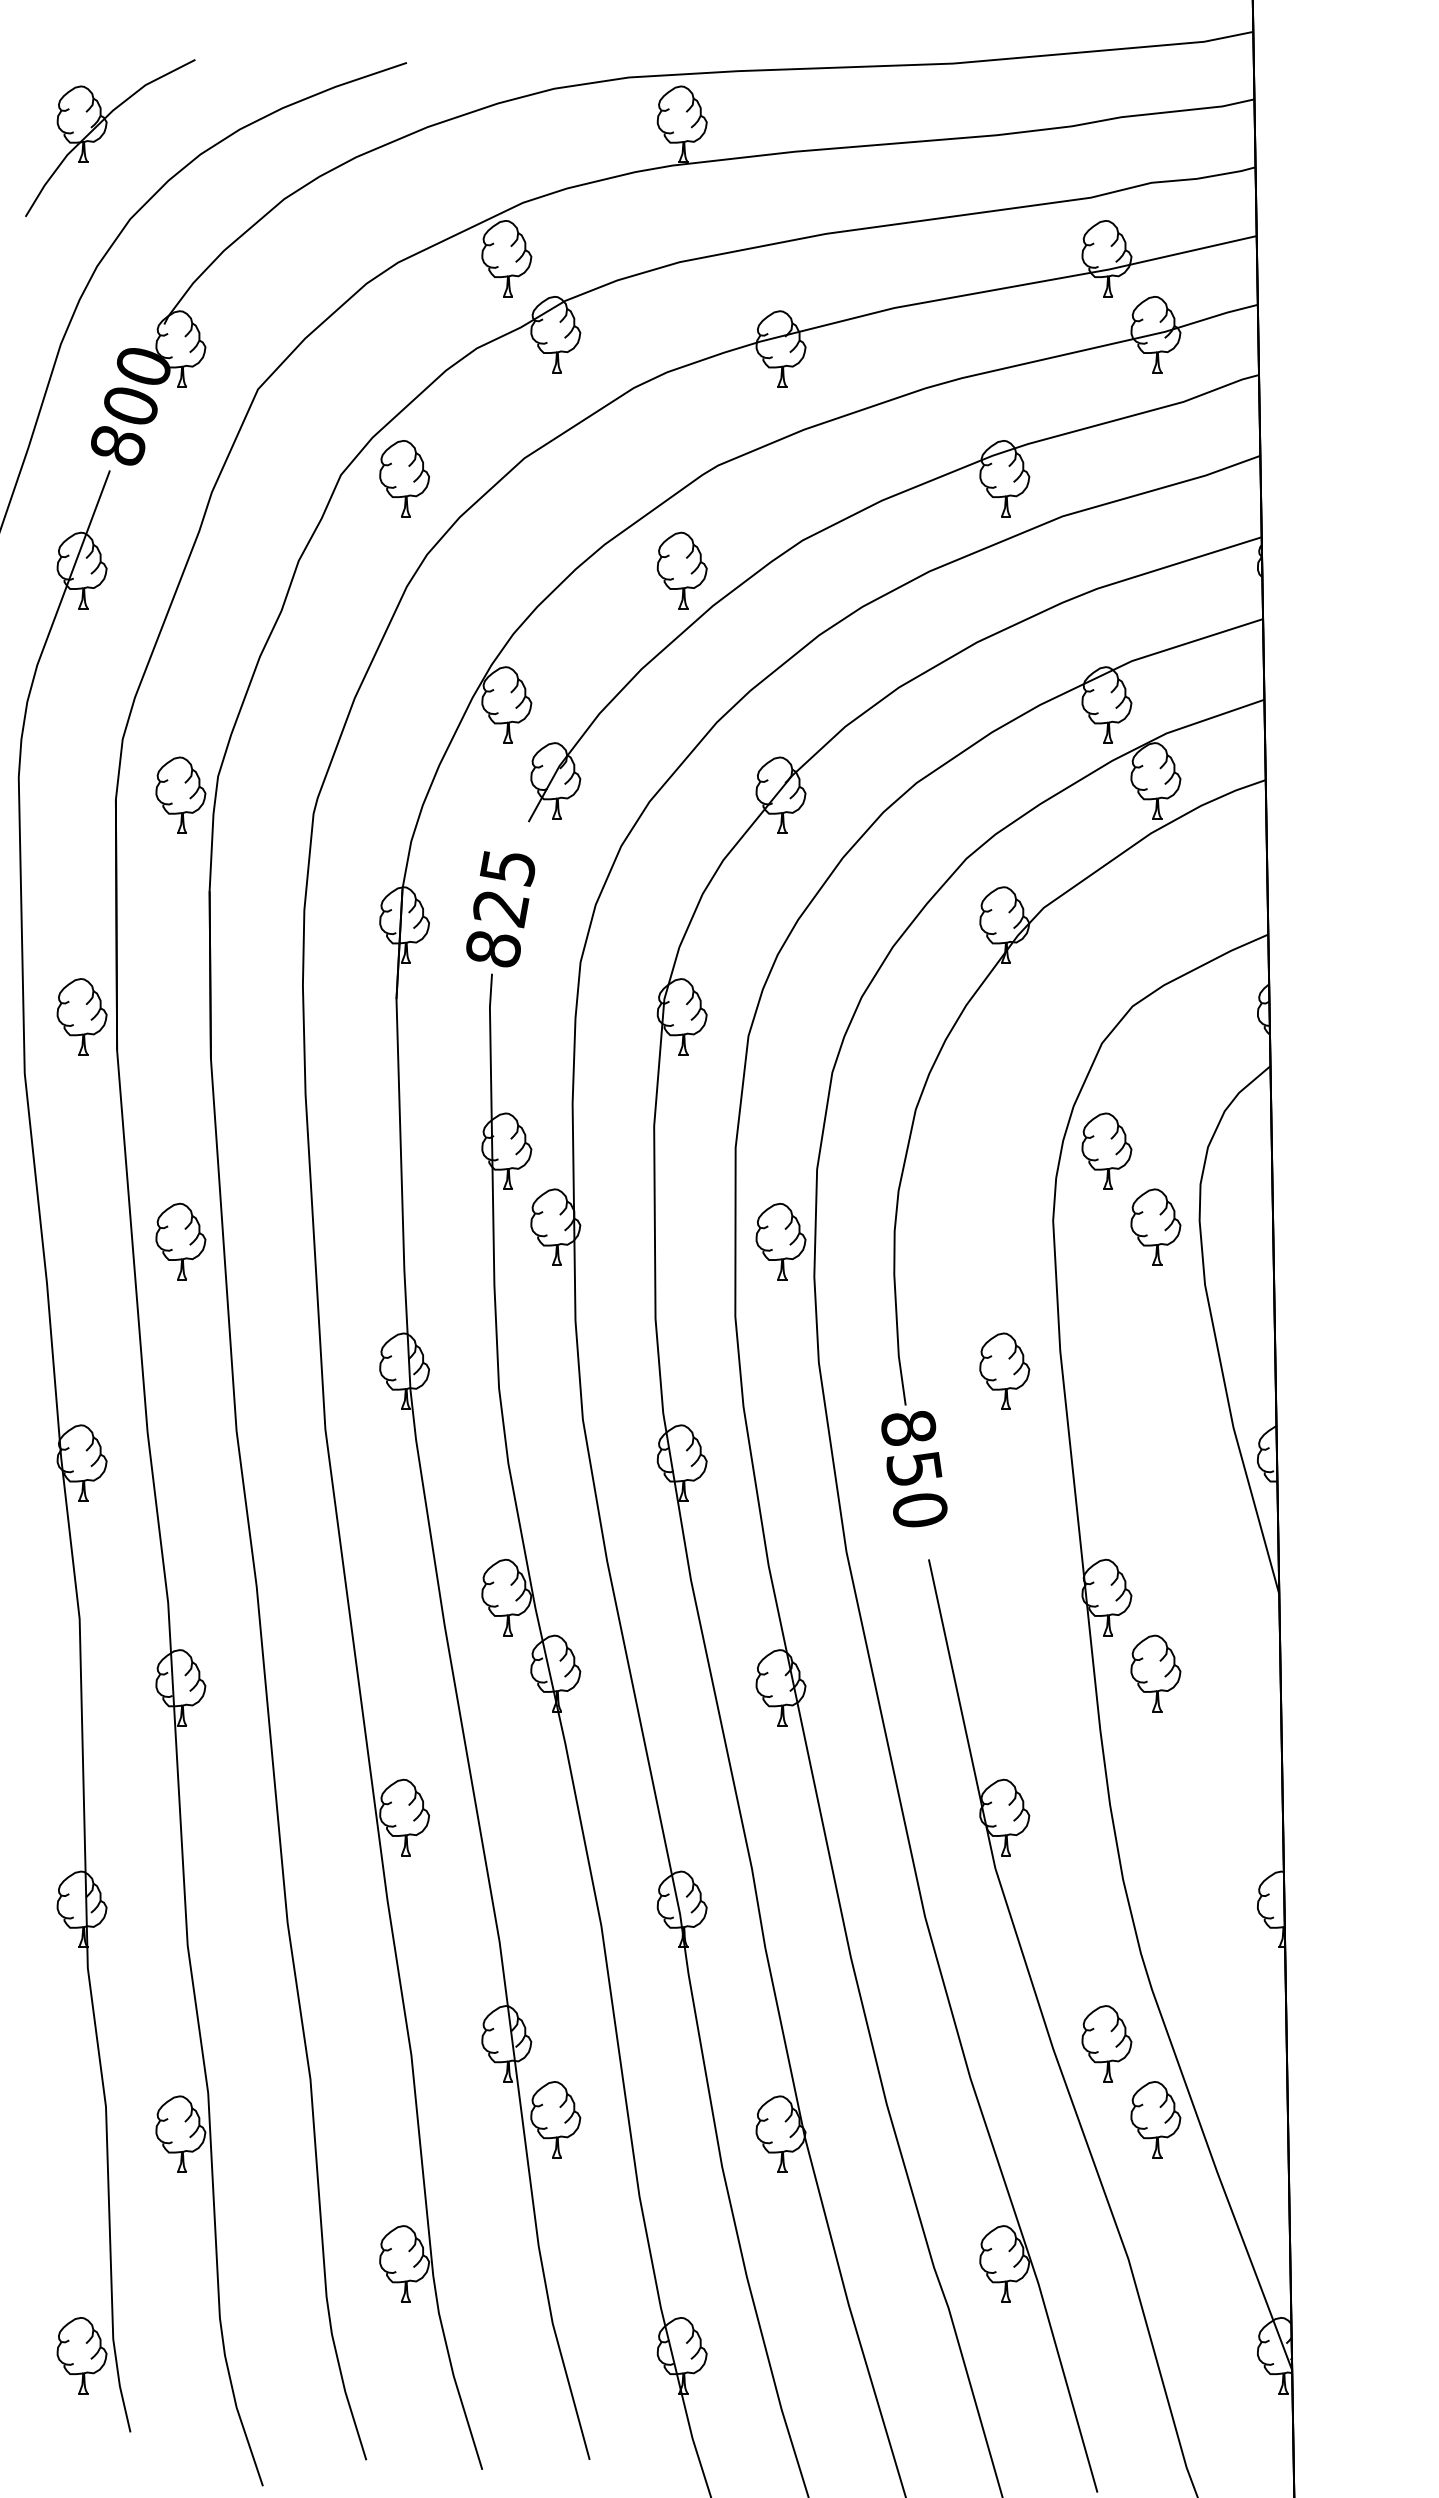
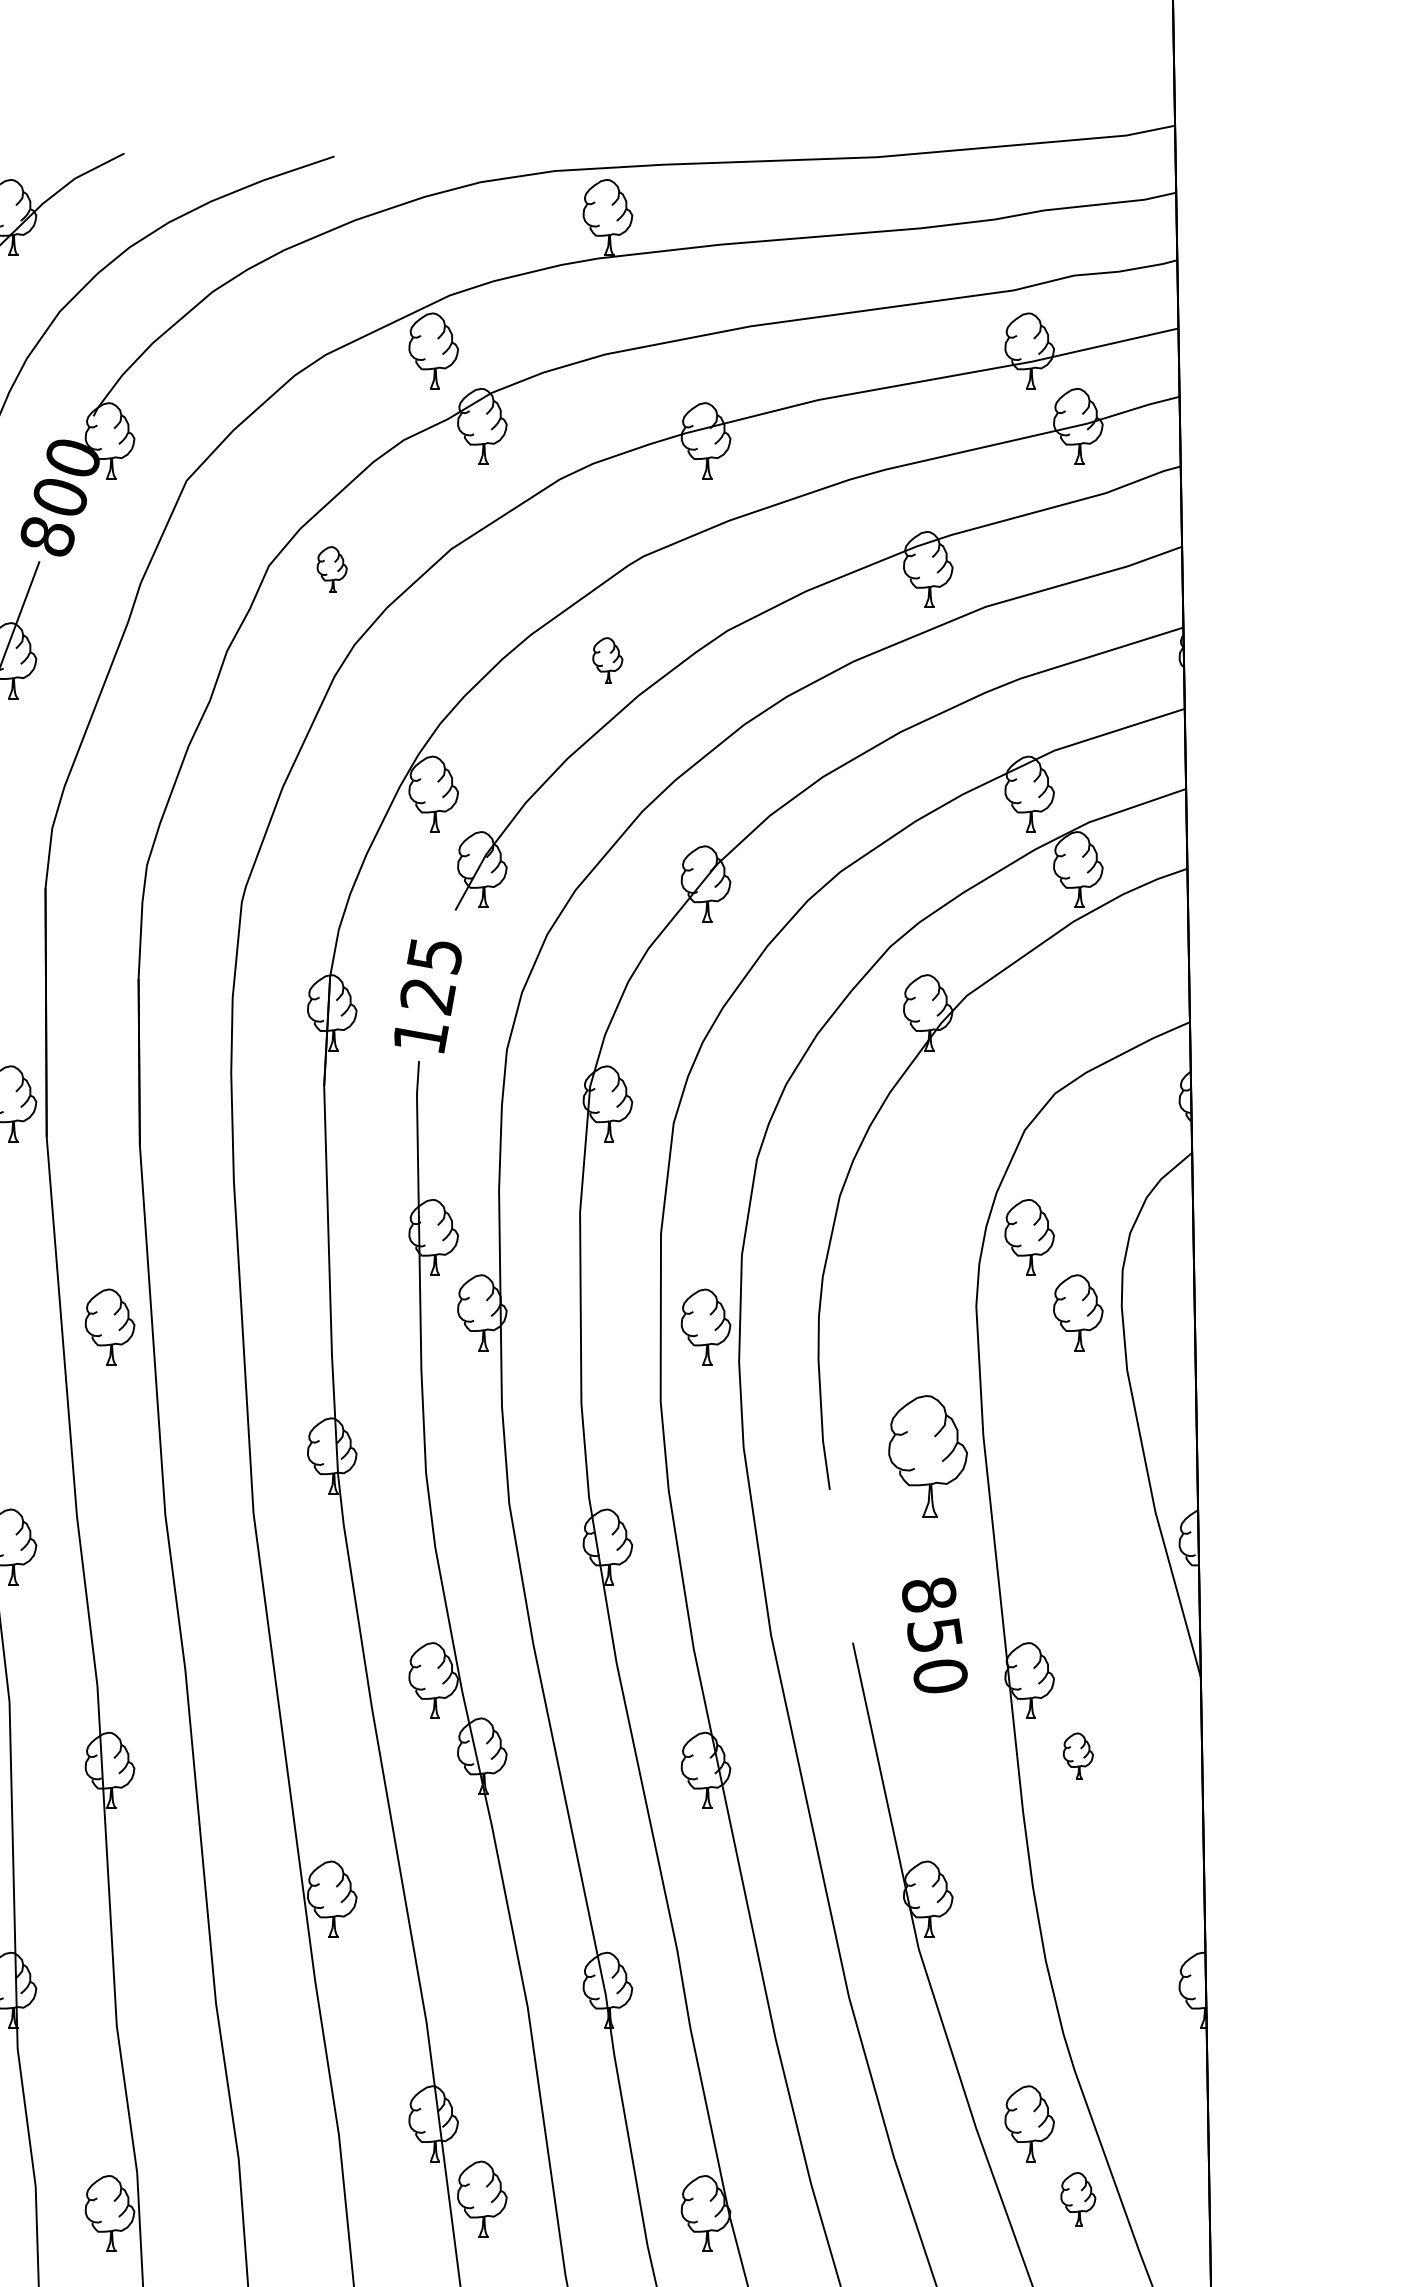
part: (404, 478) -> (332, 569), size x0.6
part: (681, 570) -> (607, 660), size x0.6
part: (180, 794) -> (109, 883), removed
text: (494, 949) -> (421, 1037), 825 -> 125
part: (1004, 1370) -> (927, 1455), size x1.6
text: (914, 1469) -> (934, 1635), moved
part: (1155, 1673) -> (1077, 1756), size x0.6
part: (1155, 2119) -> (1077, 2198), size x0.7

